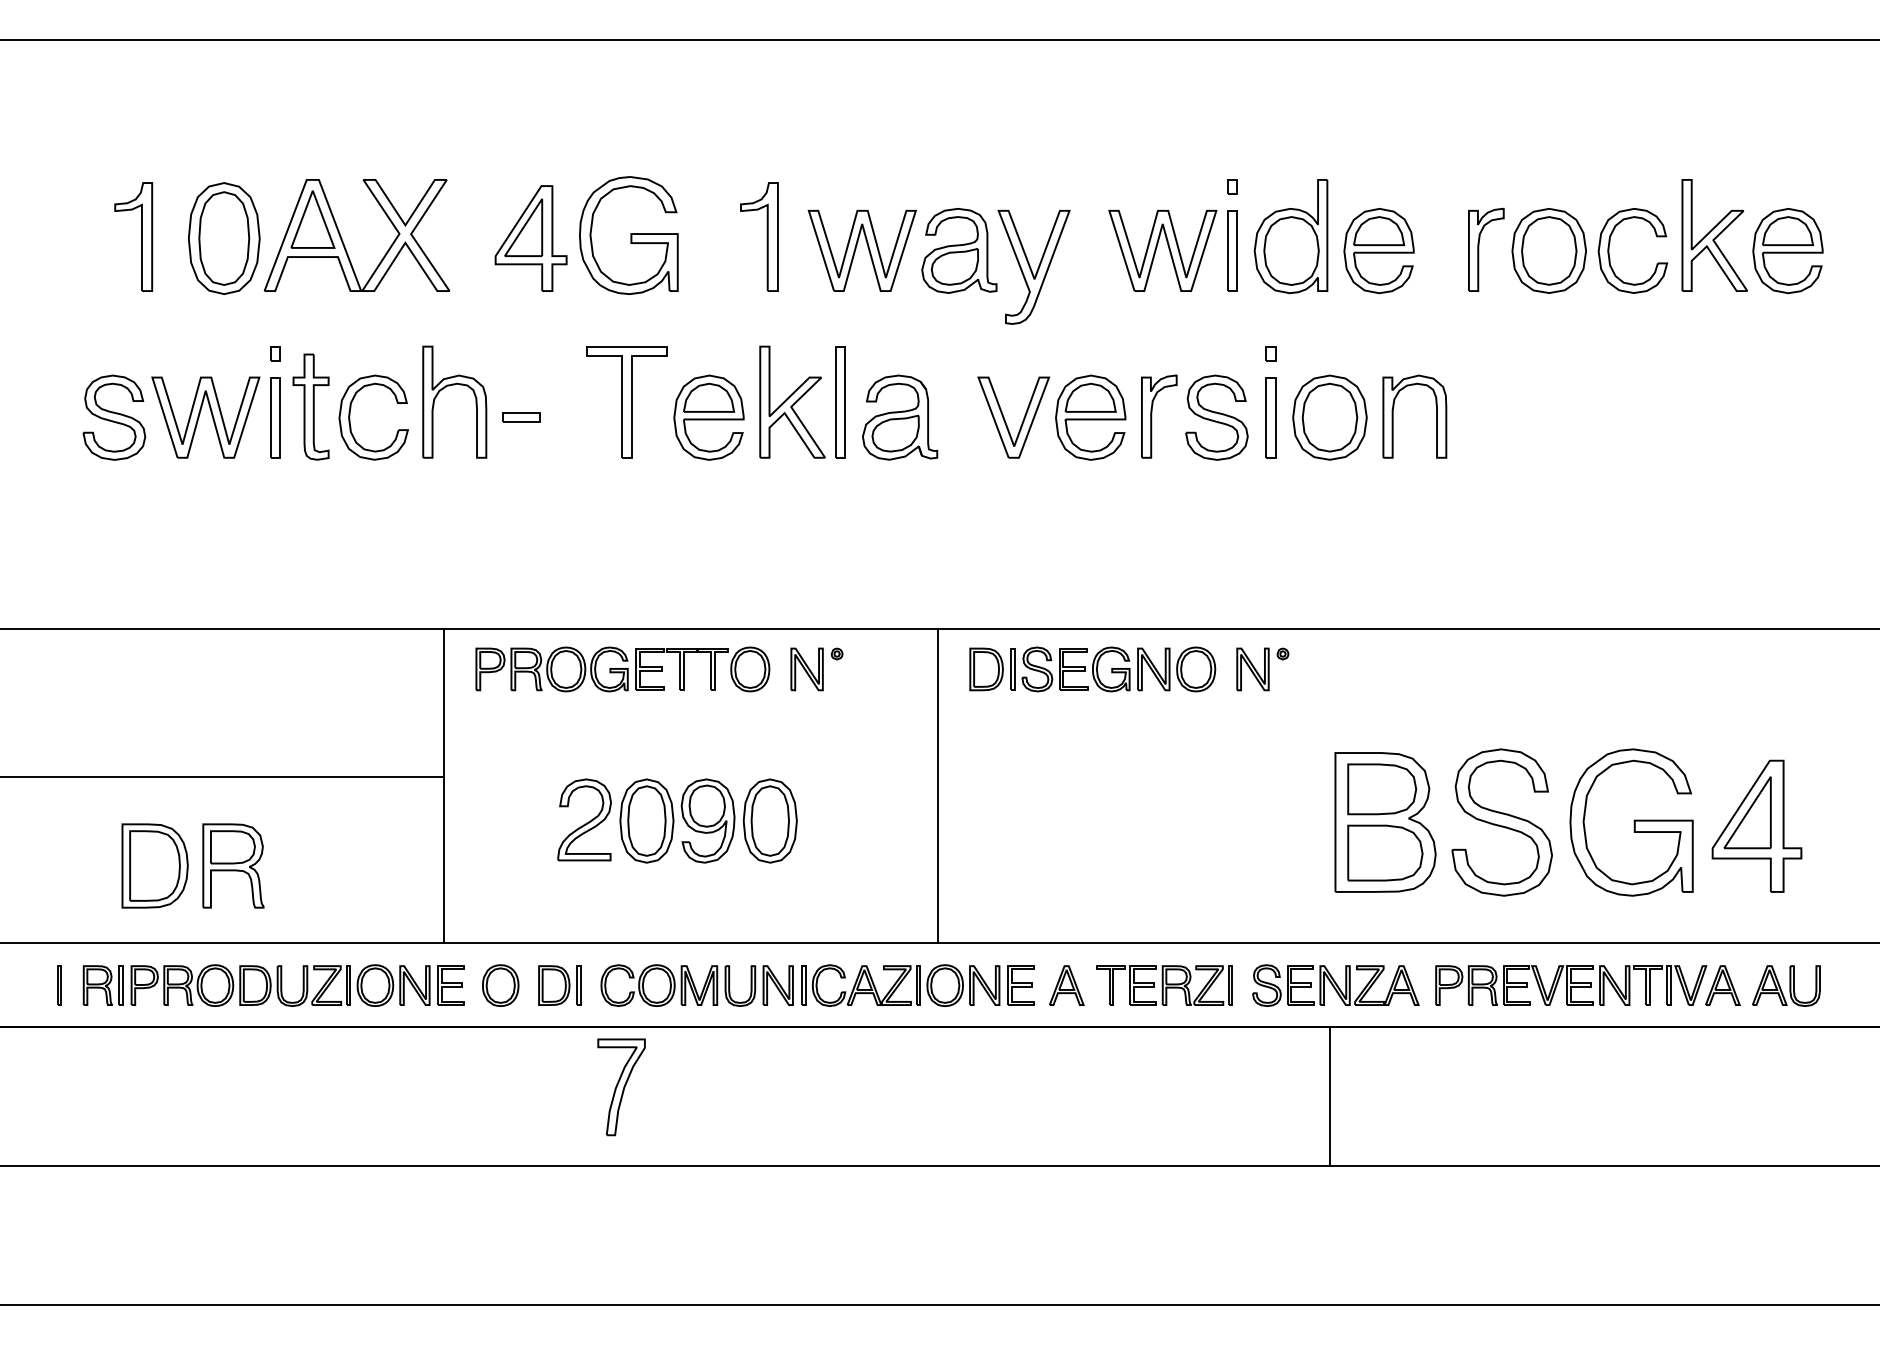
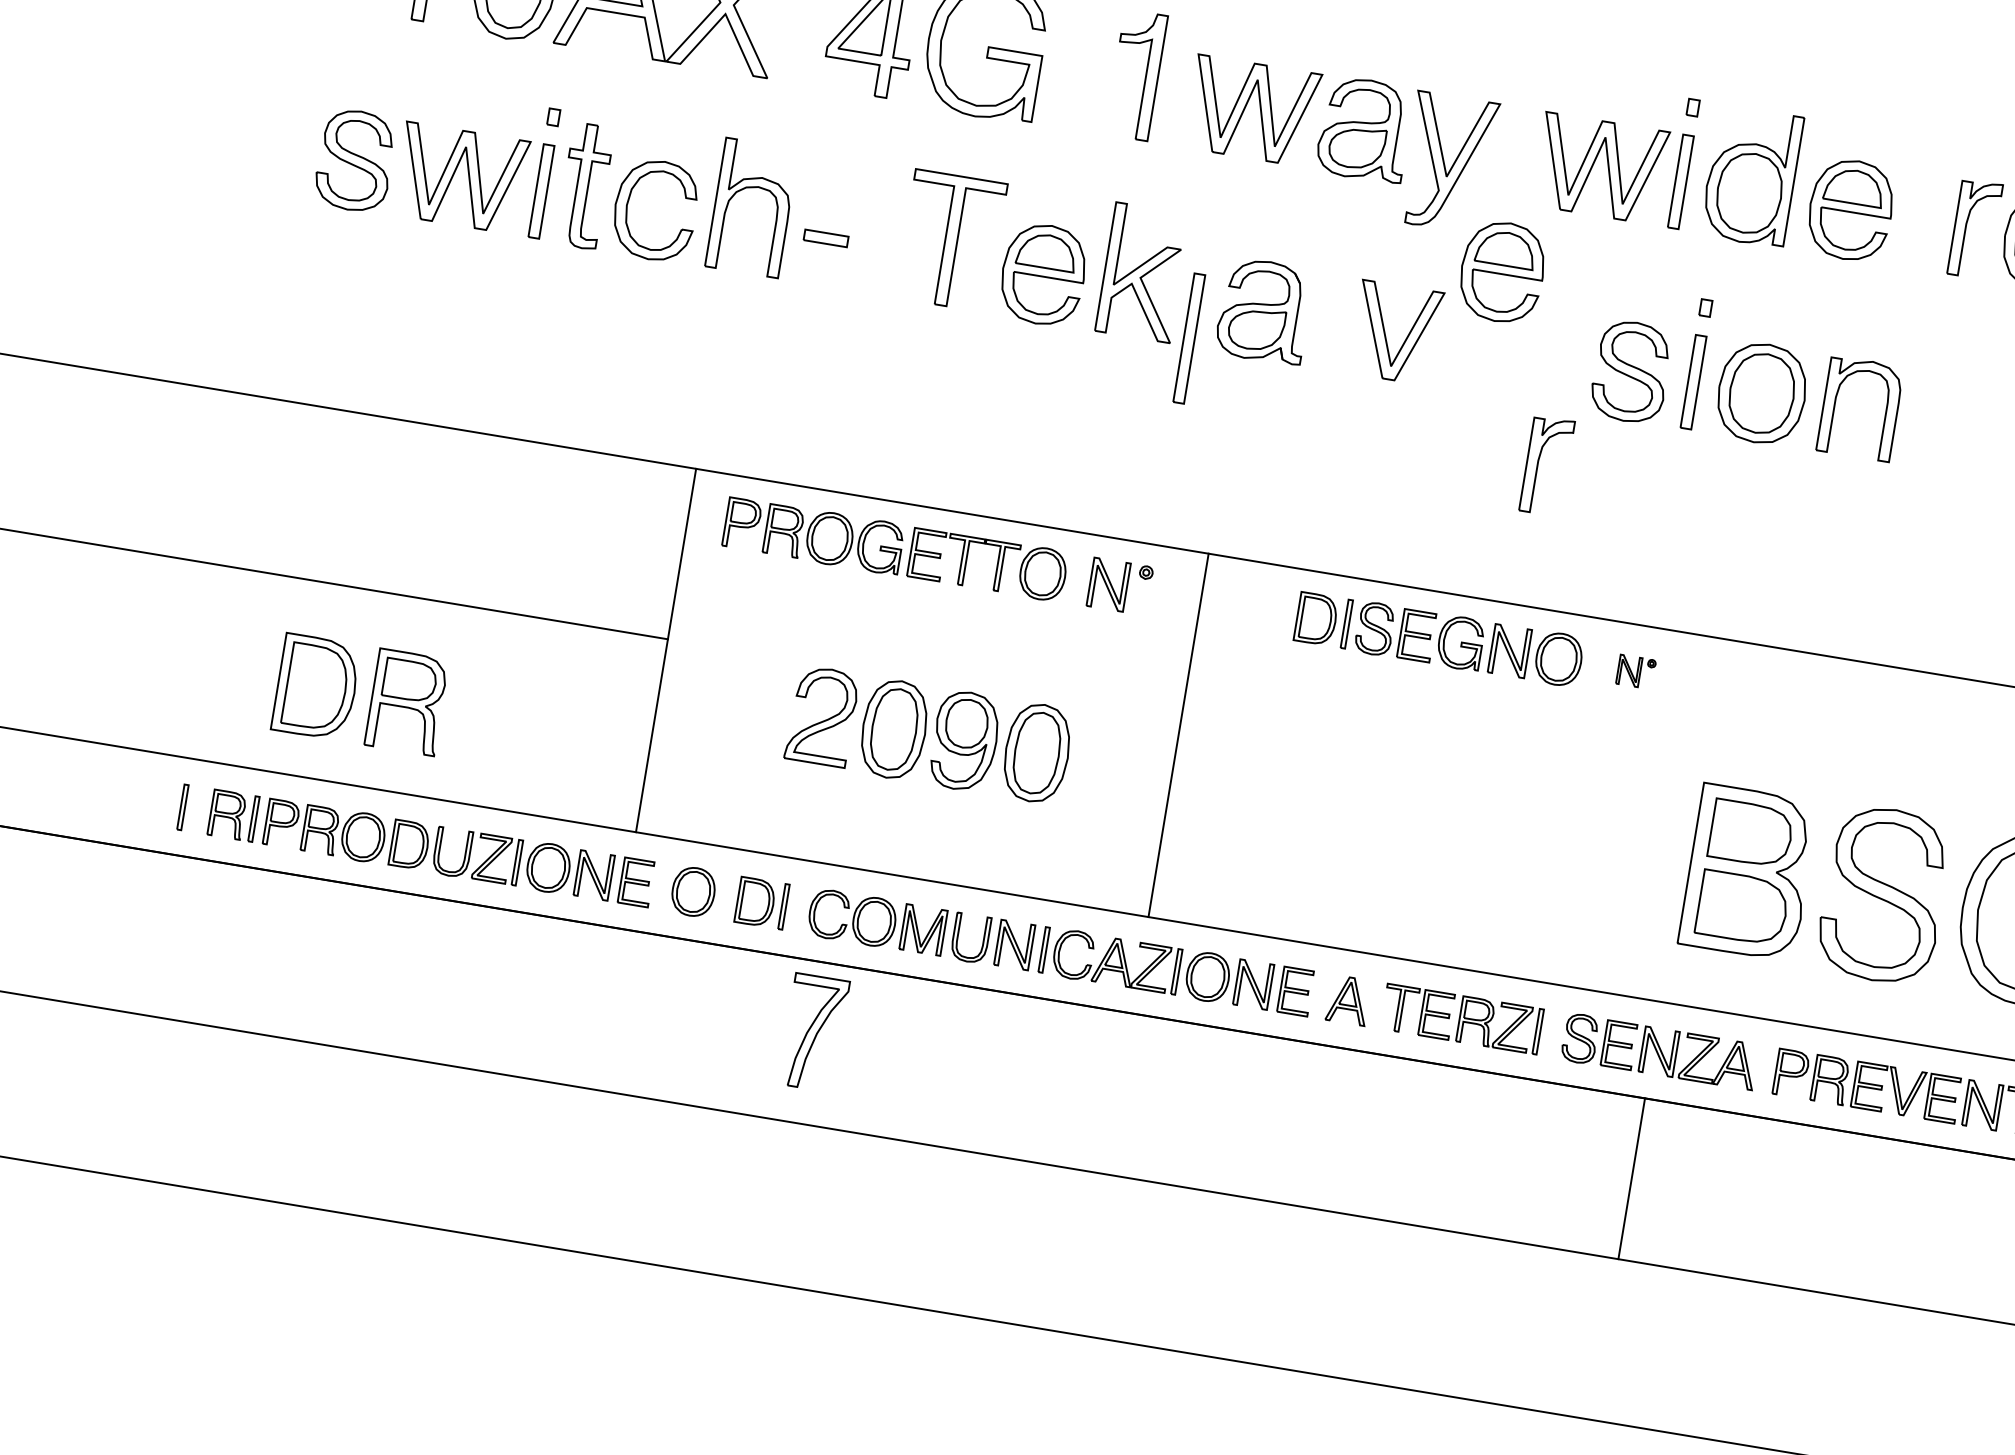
part: (840, 402) -> (1189, 338), moved
part: (1152, 416) -> (1539, 464), moved
part: (1090, 417) -> (1502, 271), moved
part: (1262, 669) -> (1635, 672), size x0.6
line: (937, 786) -> (1178, 735), moved

